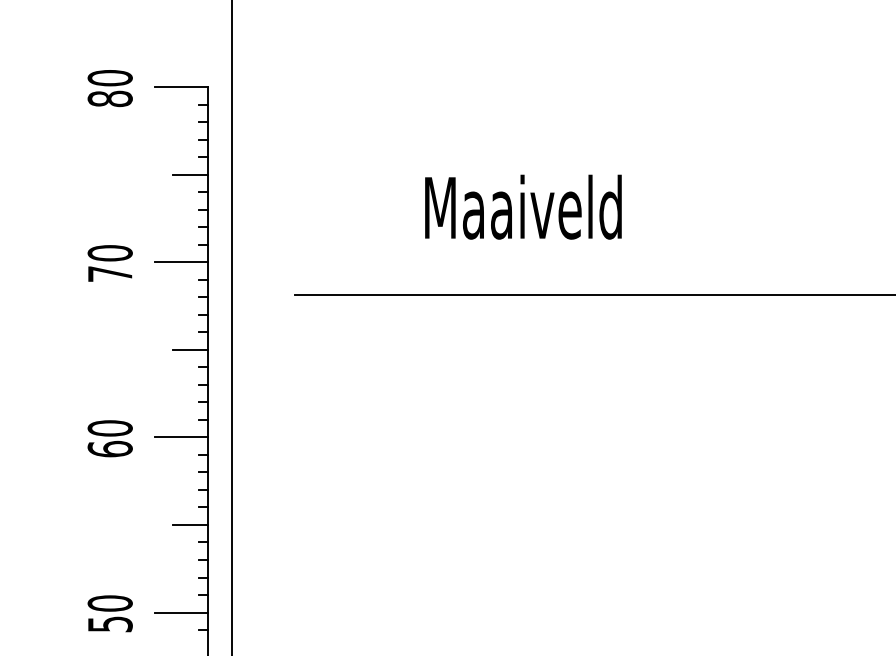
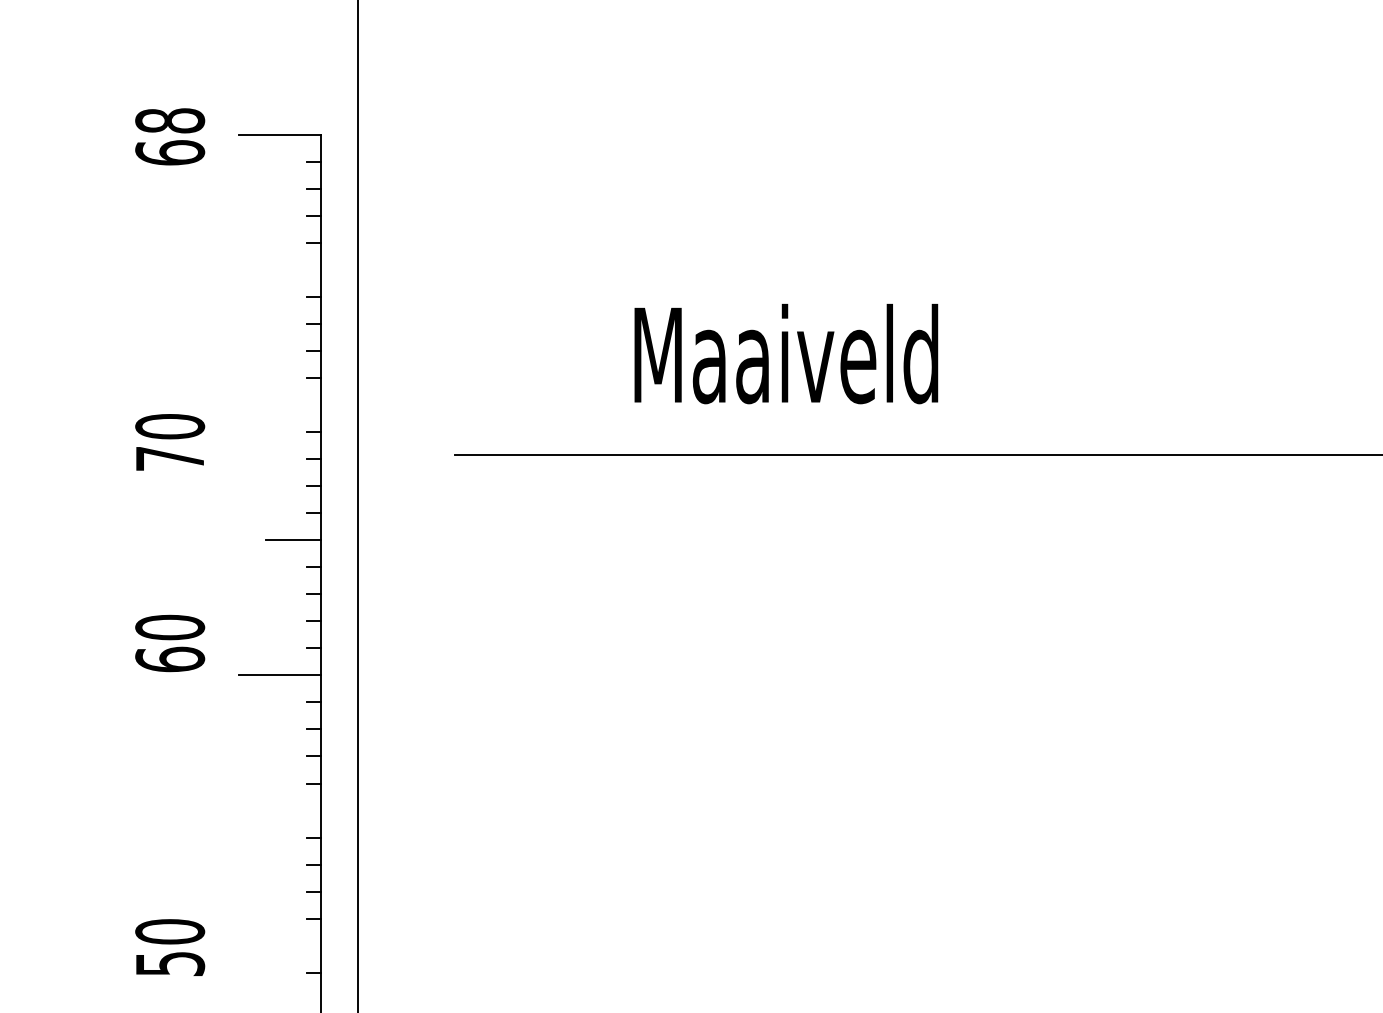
text: (109, 88) -> (168, 136), 80 -> 68
line: (189, 174) -> (292, 269), removed
text: (523, 206) -> (786, 352), moved
line: (181, 262) -> (280, 405), removed
text: (109, 263) -> (168, 442), moved
text: (109, 438) -> (168, 643), moved
line: (189, 524) -> (292, 809), removed
line: (181, 612) -> (280, 945), removed

